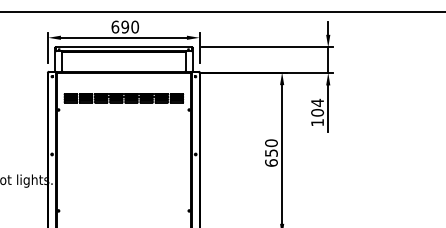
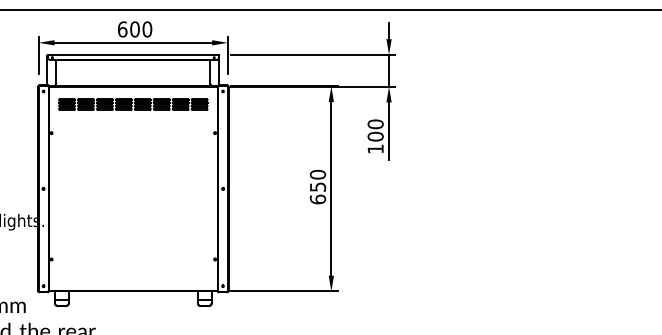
text: (124, 27) -> (134, 29), 690 -> 600
part: (124, 98) -> (133, 104), moved
text: (317, 103) -> (375, 124), 104 -> 100

